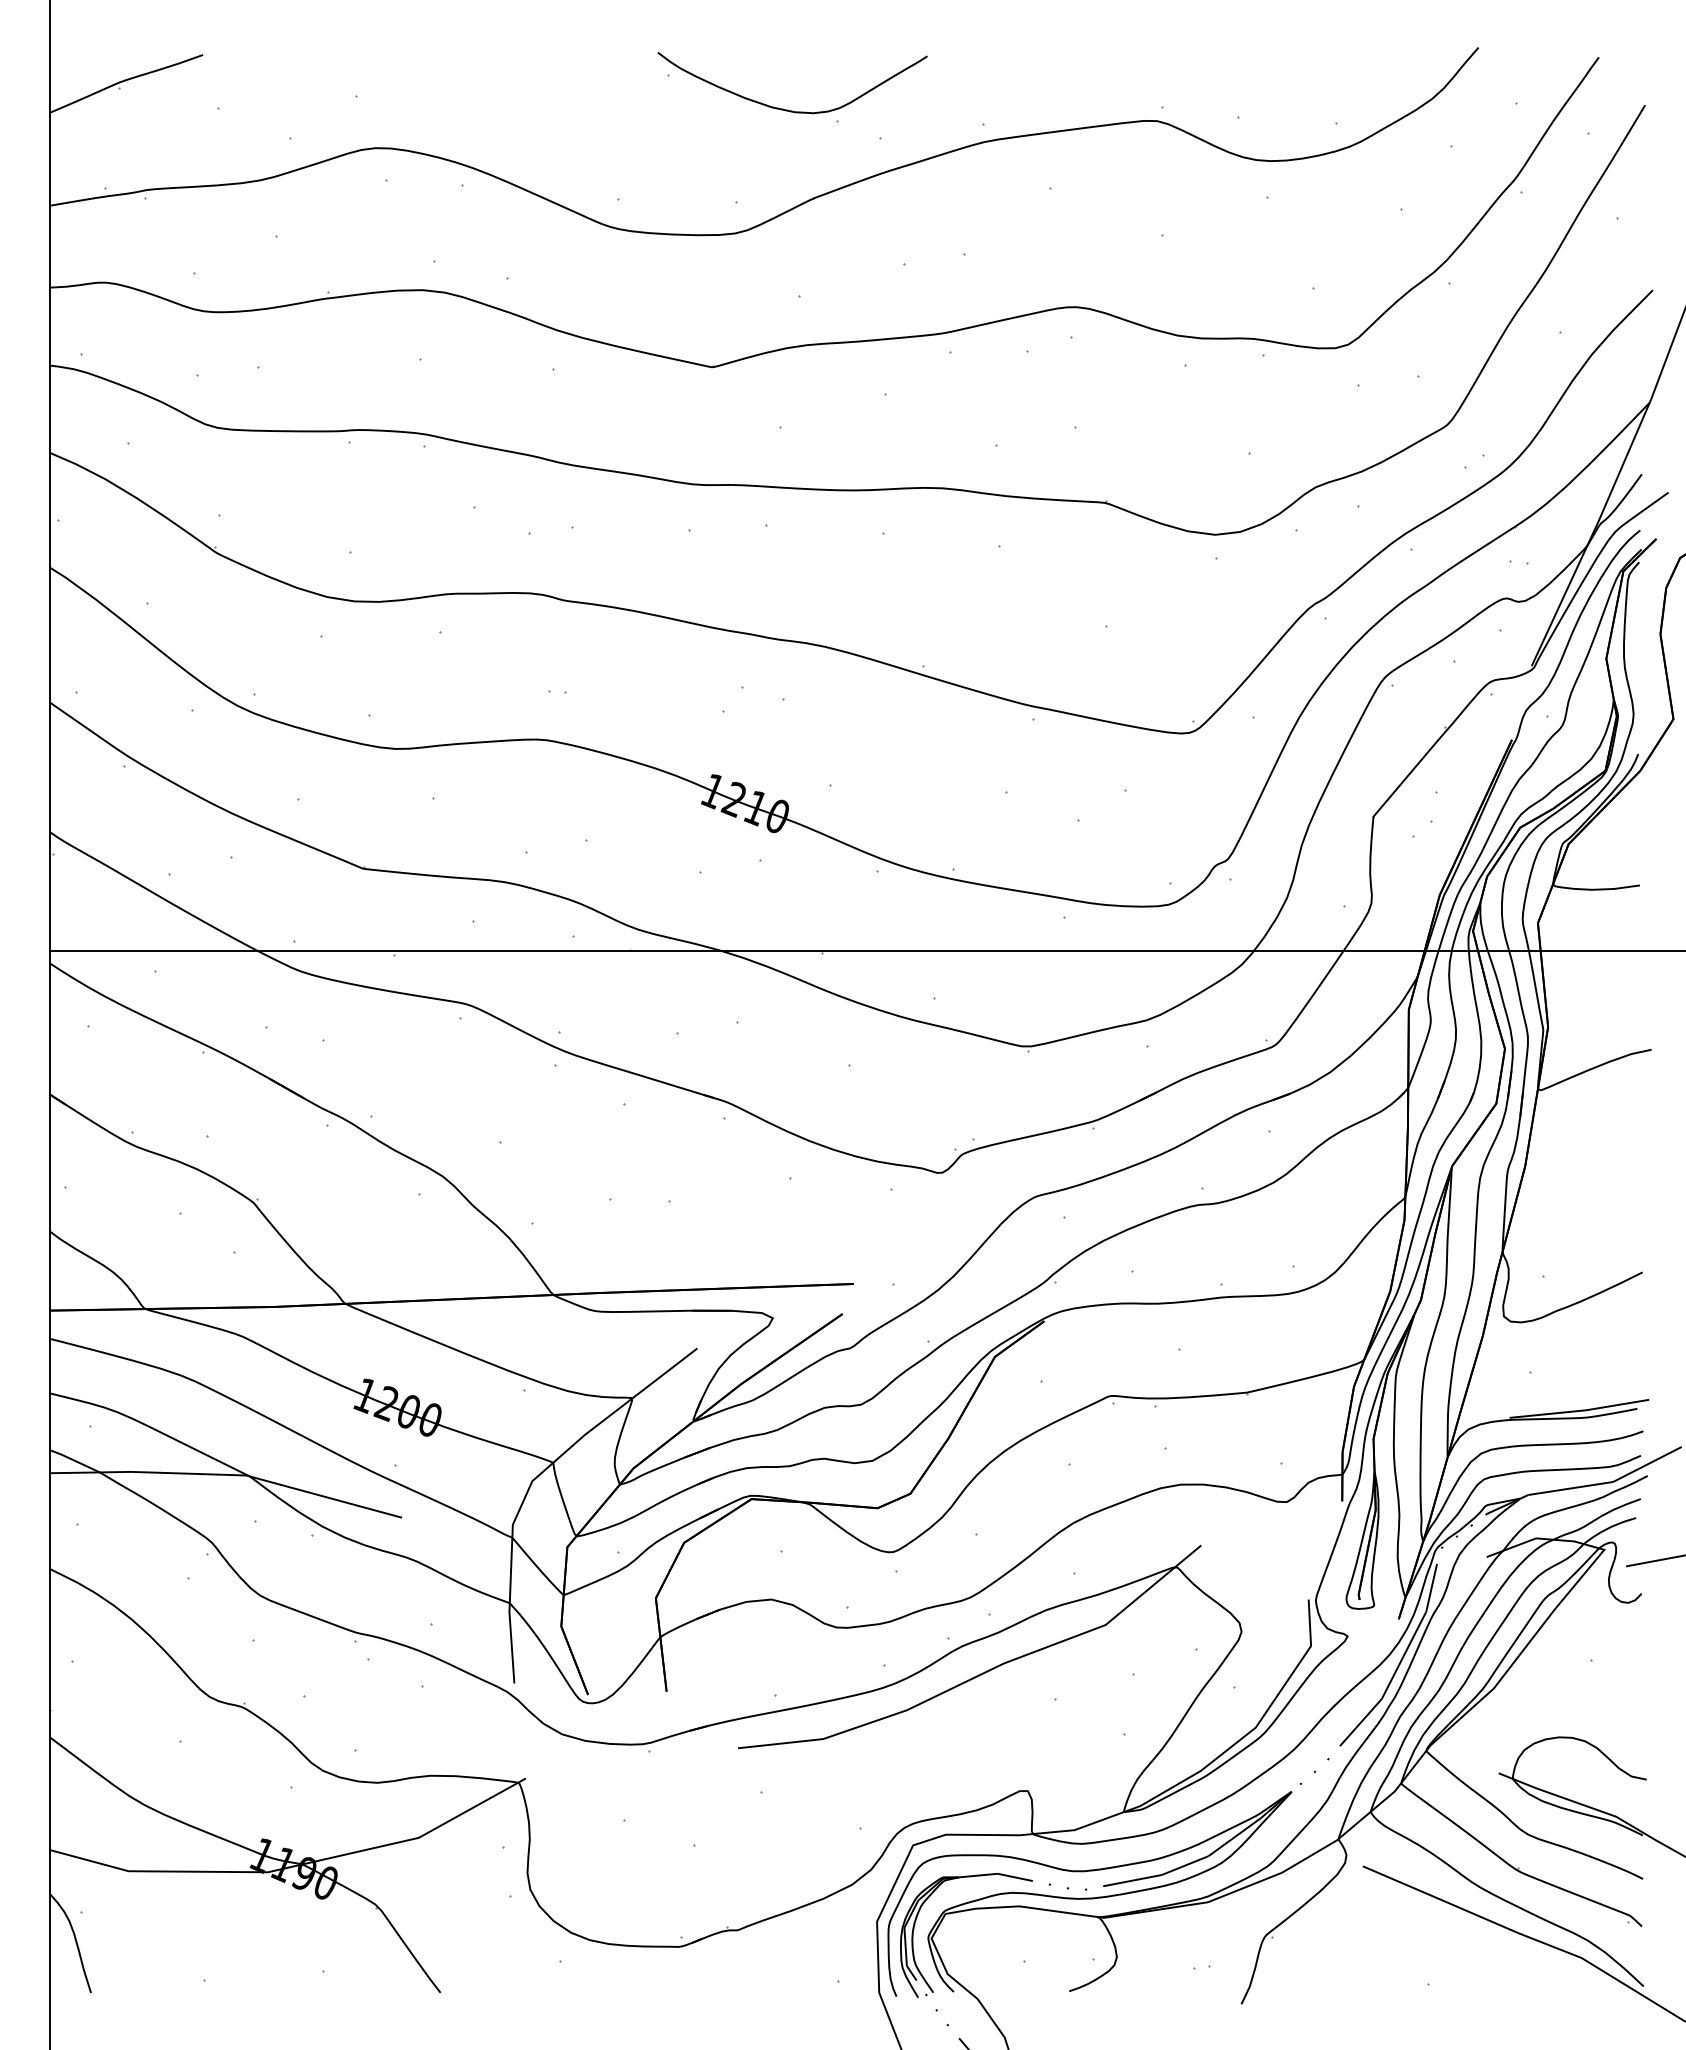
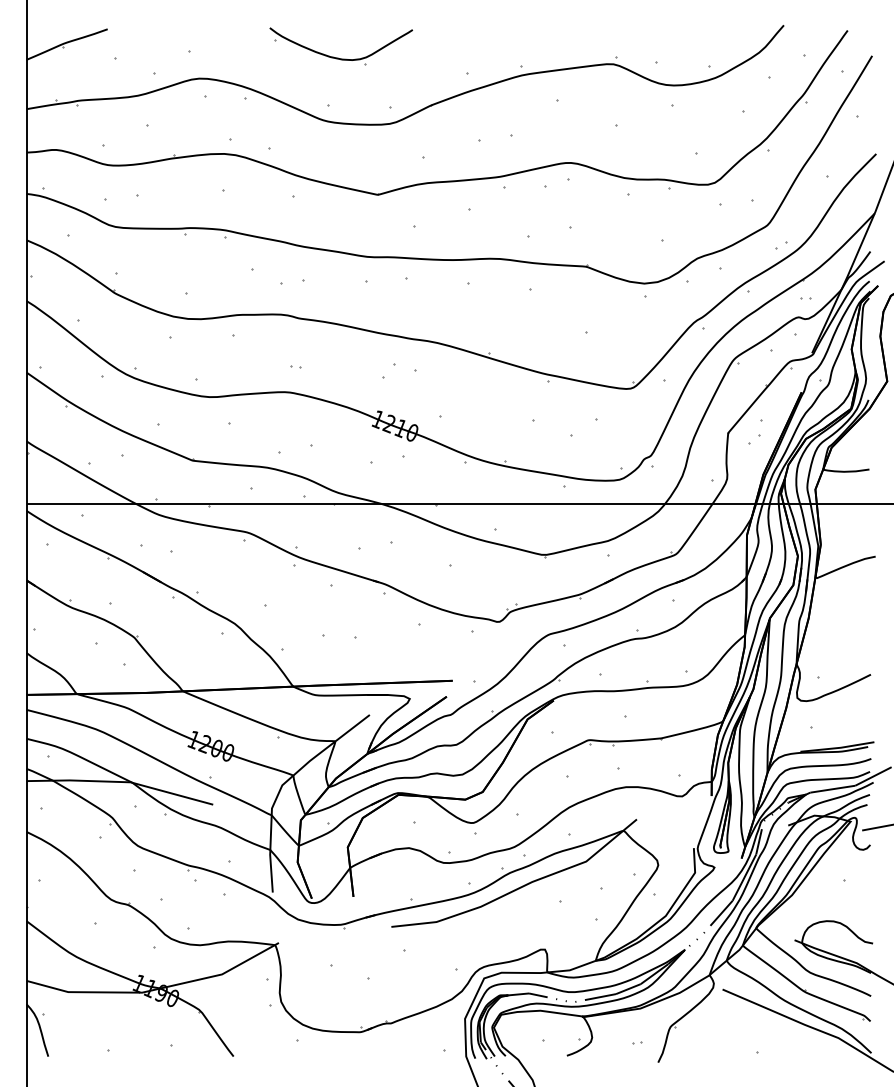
part: (787, 108) -> (338, 57), moved

